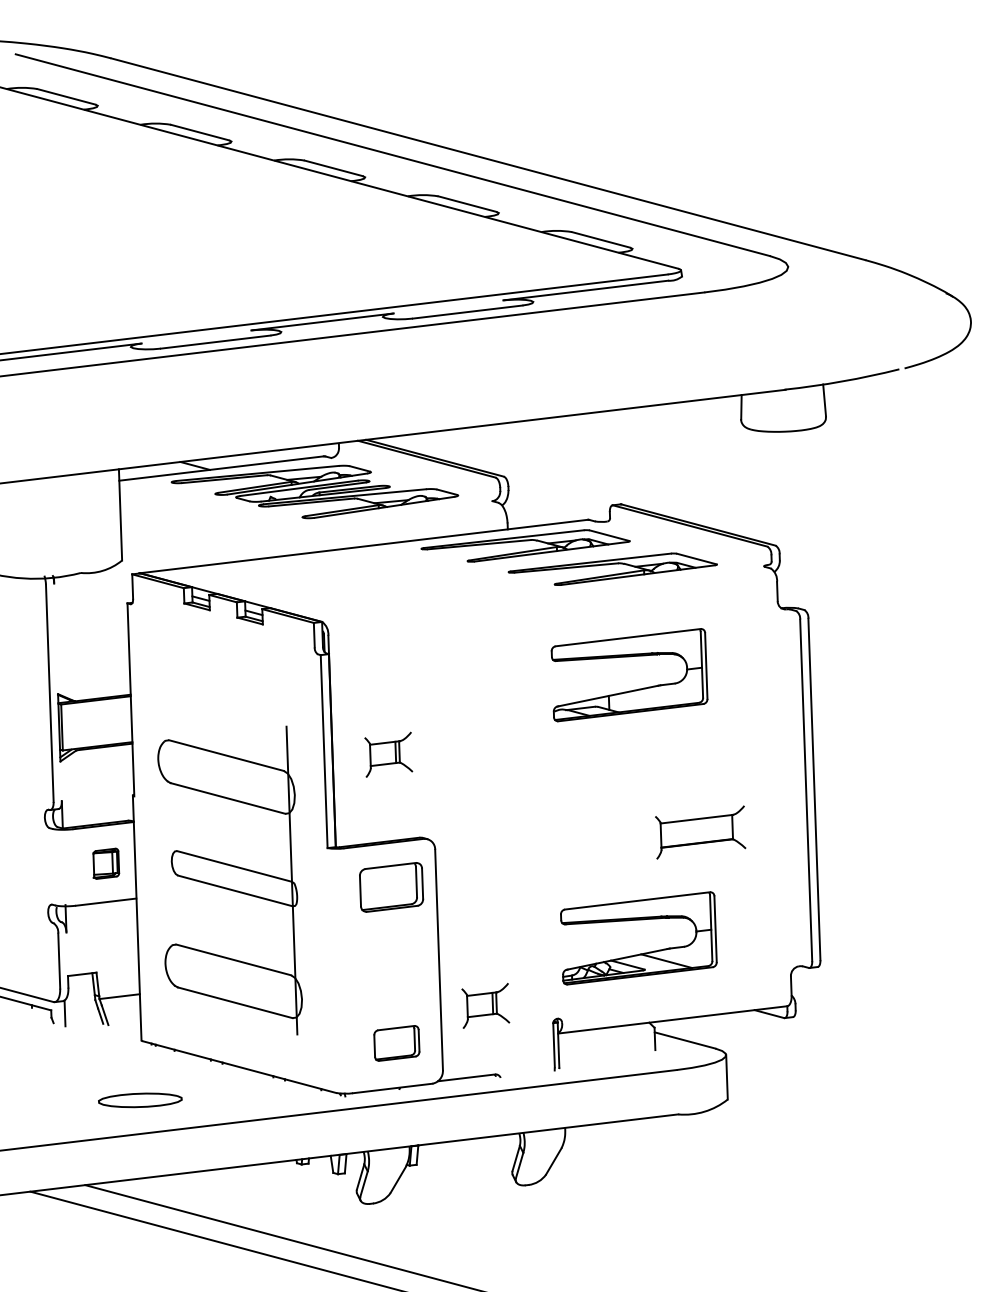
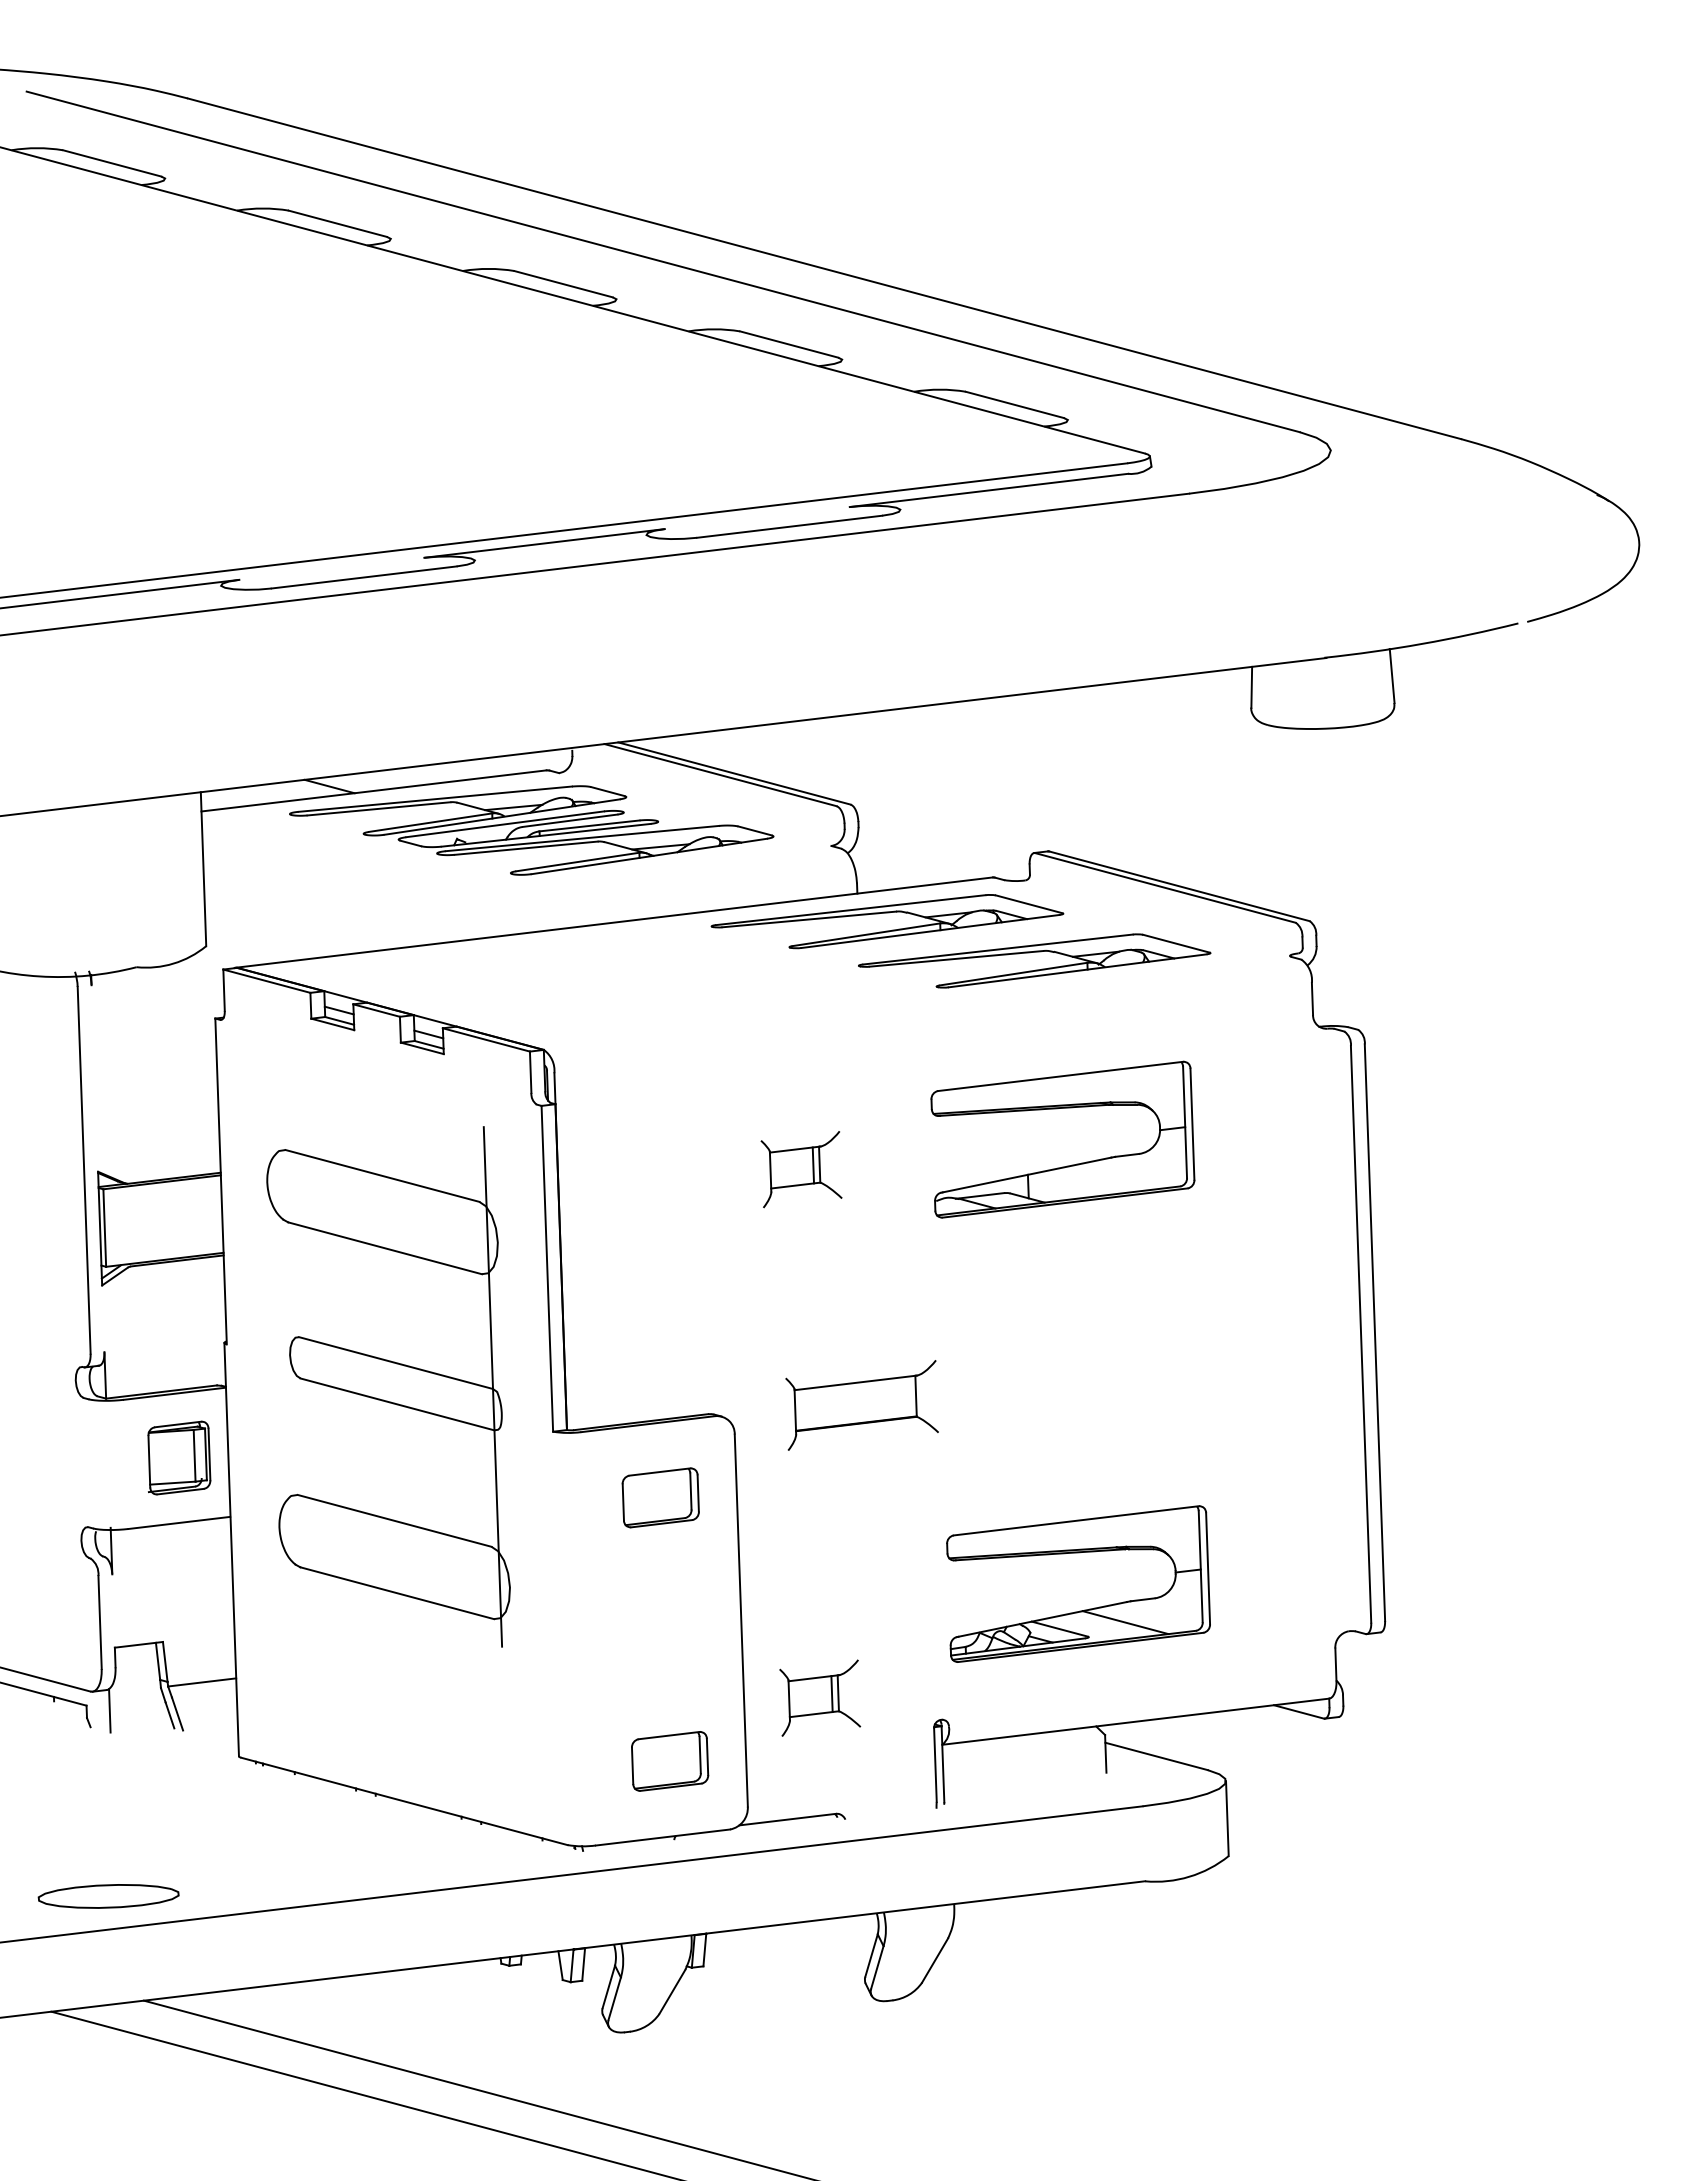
part: (388, 754) -> (801, 1169), moved
part: (700, 832) -> (861, 1405), moved
part: (106, 863) -> (179, 1457), size x1.43
part: (229, 880) -> (387, 1386), moved
part: (390, 886) -> (659, 1496), size x0.71
part: (140, 1100) -> (108, 1896), moved

